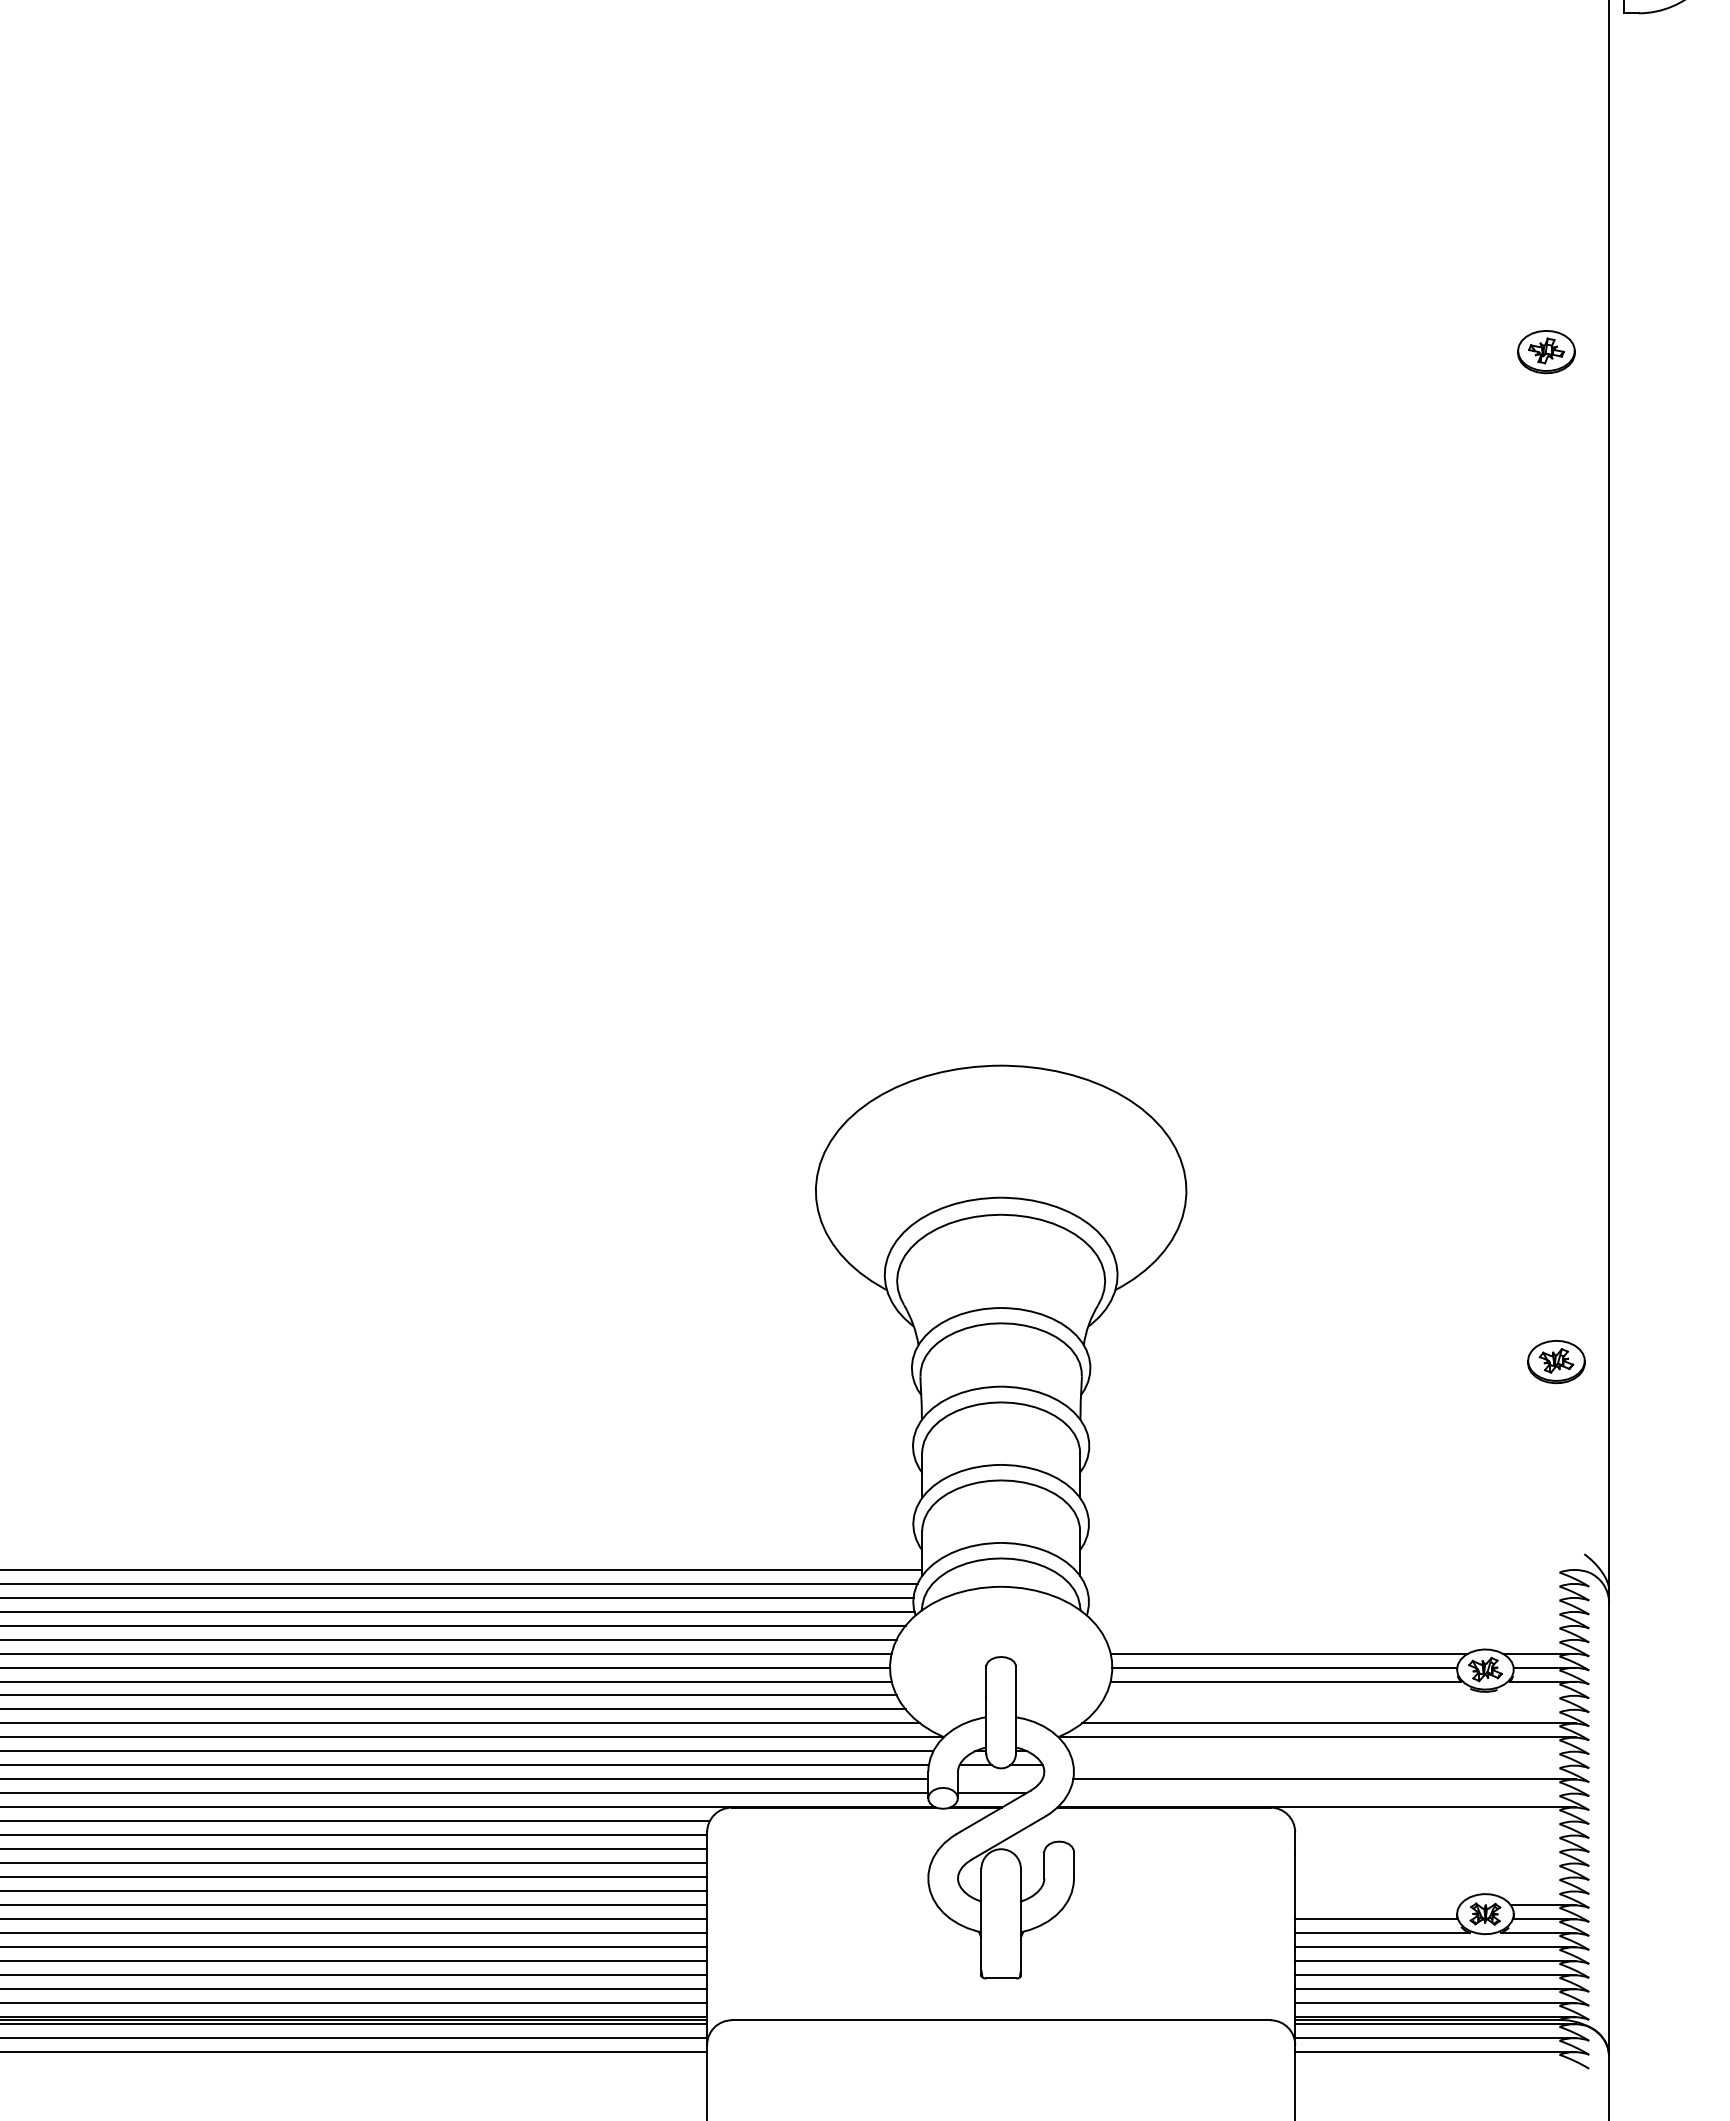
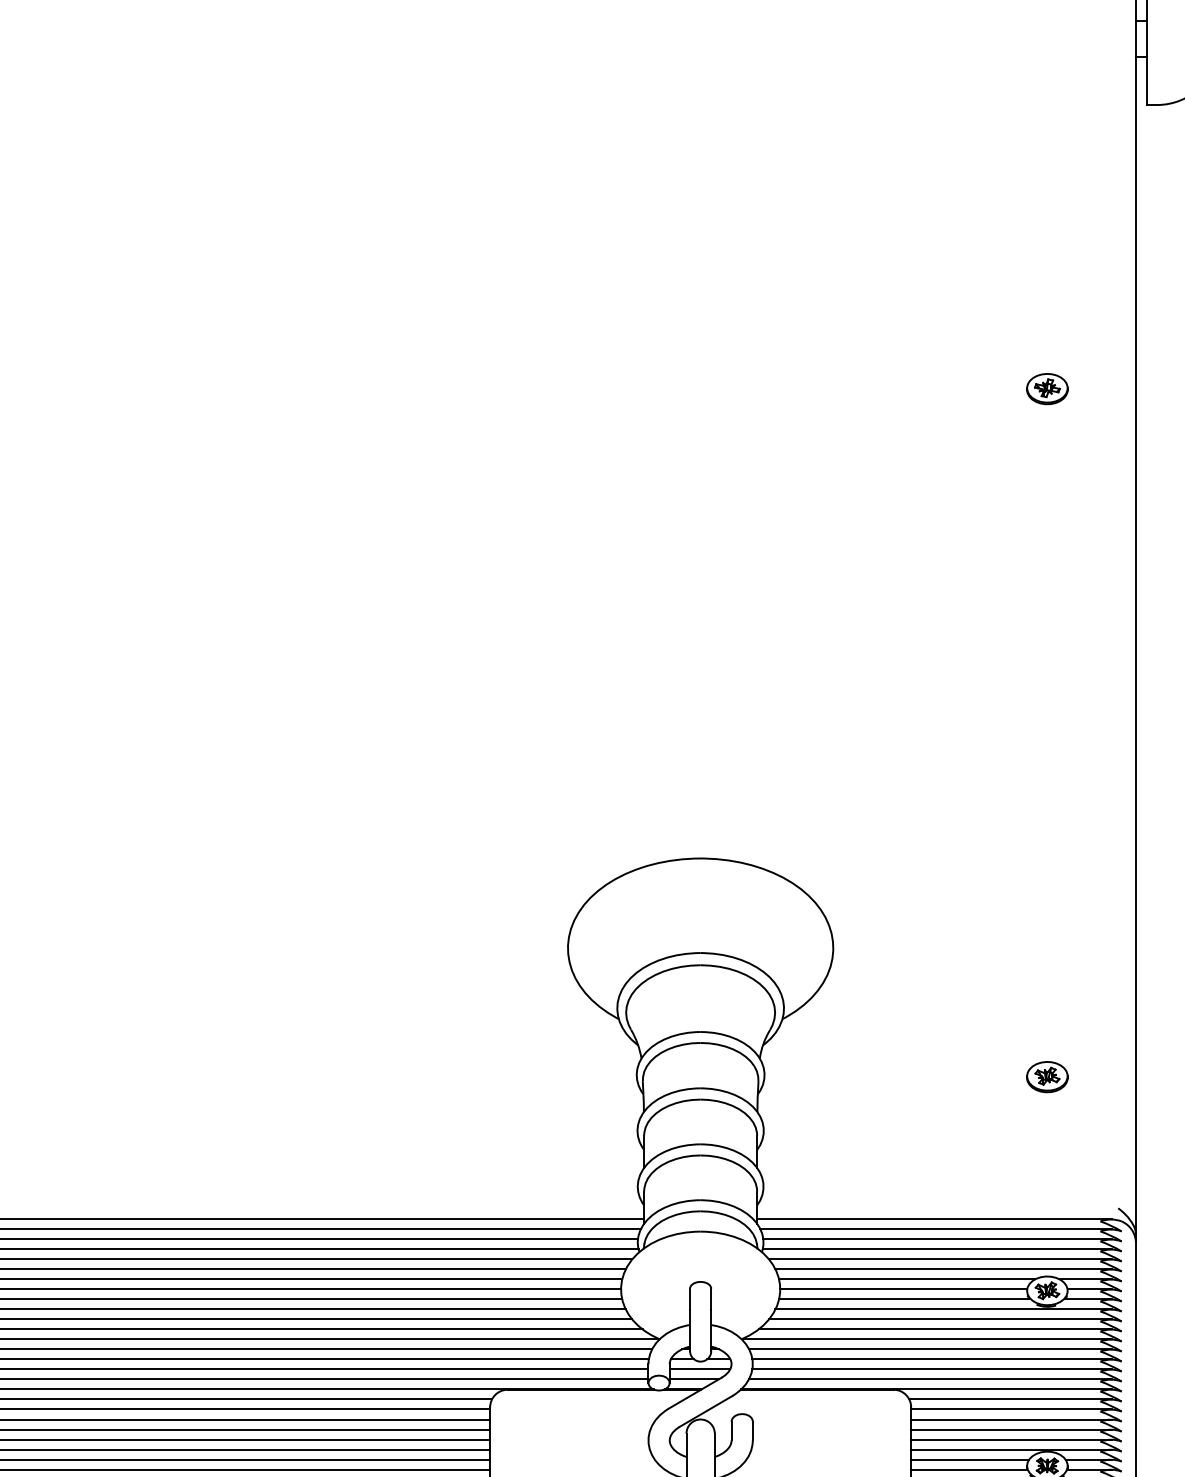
part: (1546, 352) -> (1047, 389), moved
part: (1556, 1362) -> (1047, 1077), moved
line: (1327, 1569) -> (934, 1219), added
line: (1329, 1583) -> (935, 1229), added
line: (1331, 1597) -> (937, 1239), added
line: (1331, 1611) -> (937, 1249), added
line: (1335, 1625) -> (940, 1259), added
line: (1340, 1639) -> (943, 1269), added
line: (1340, 1695) -> (943, 1309), added
line: (1335, 1709) -> (940, 1319), added
line: (1322, 1751) -> (930, 1349), added
line: (1324, 1765) -> (932, 1359), added
line: (999, 1779) -> (699, 1369), added
line: (1321, 1793) -> (930, 1379), added
line: (1433, 1821) -> (1010, 1399), added
line: (1435, 1835) -> (1011, 1409), added
line: (1435, 1849) -> (1011, 1419), added
line: (1435, 1863) -> (1011, 1429), added
line: (1435, 1877) -> (1011, 1439), added
line: (1435, 1891) -> (1011, 1449), added
line: (1377, 1905) -> (970, 1459), added

